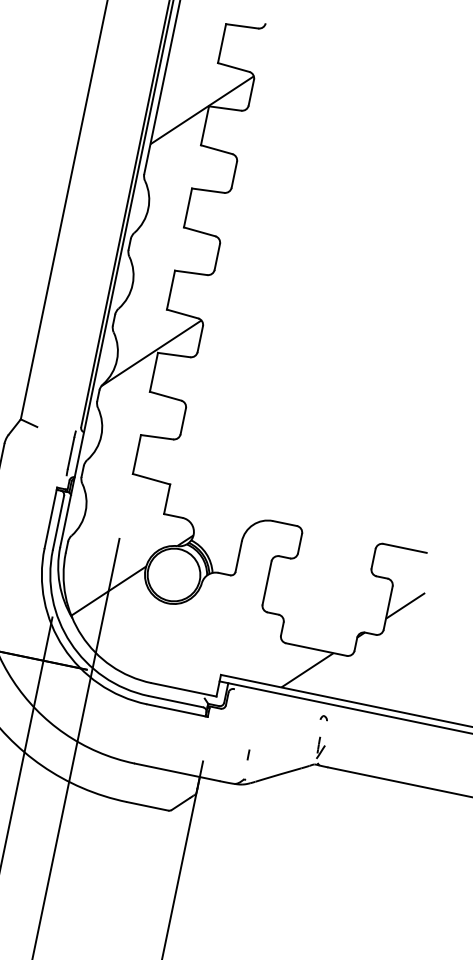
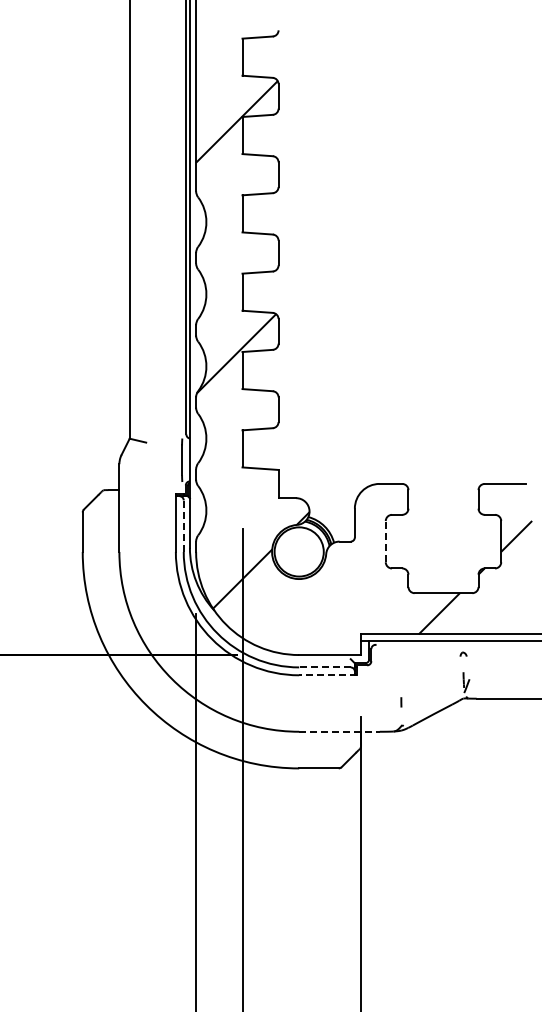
line: (58, 523) -> (183, 526), solid -> dashed
line: (266, 582) -> (385, 541), solid -> dashed
line: (175, 701) -> (324, 667), solid -> dashed
line: (177, 710) -> (328, 675), solid -> dashed
line: (177, 772) -> (339, 731), solid -> dashed

